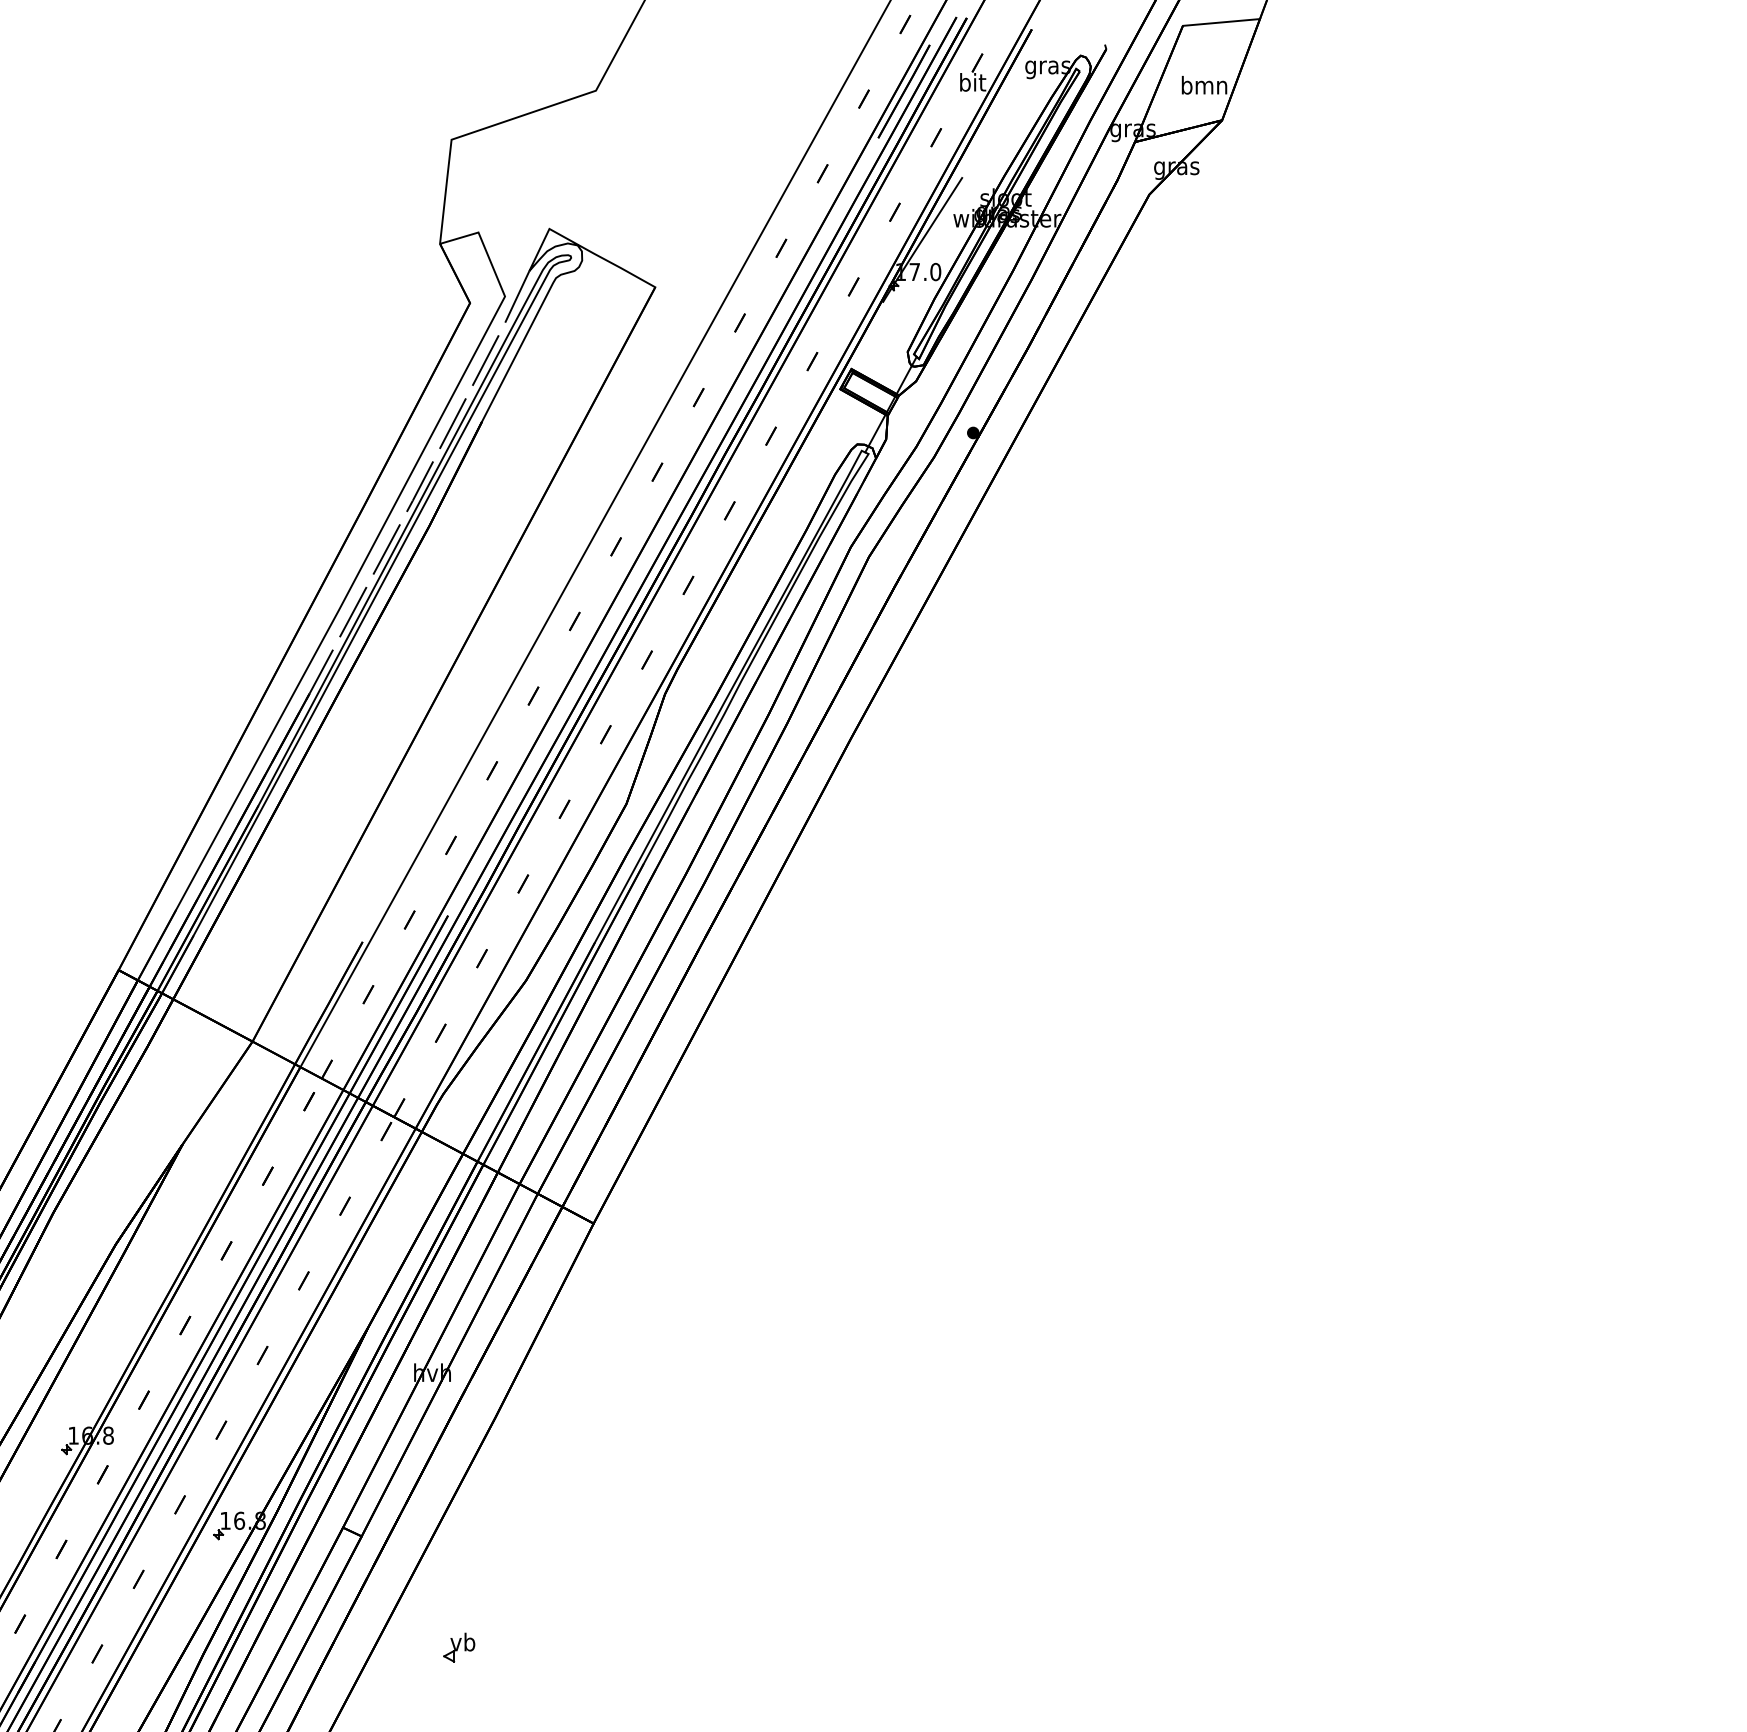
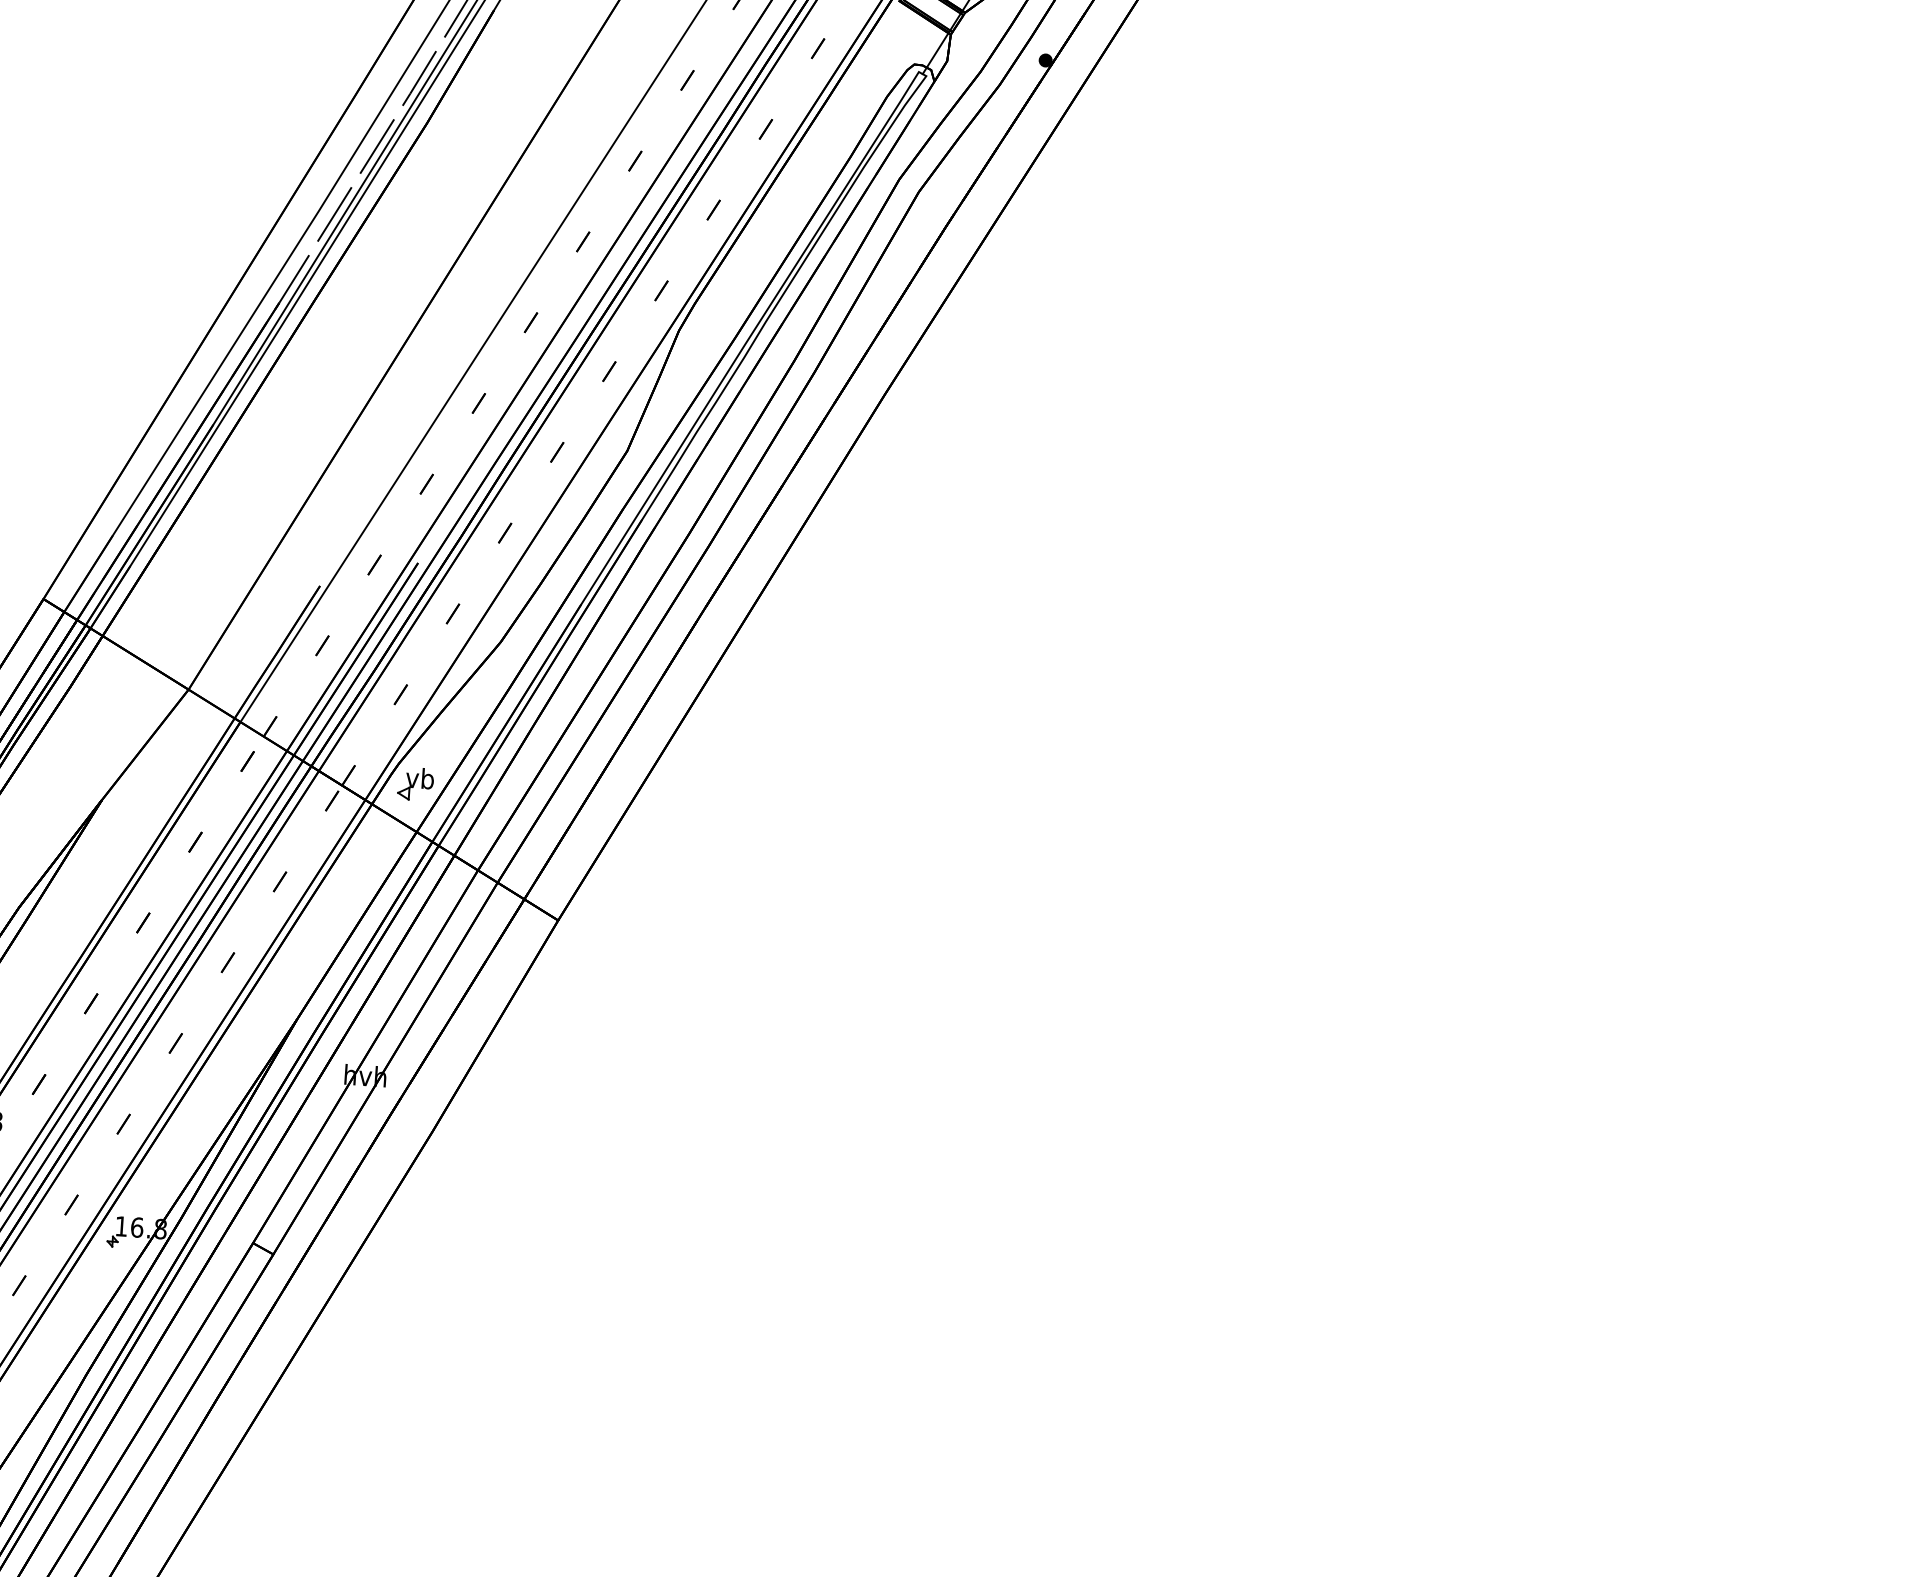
part: (459, 1647) -> (415, 784), moved

